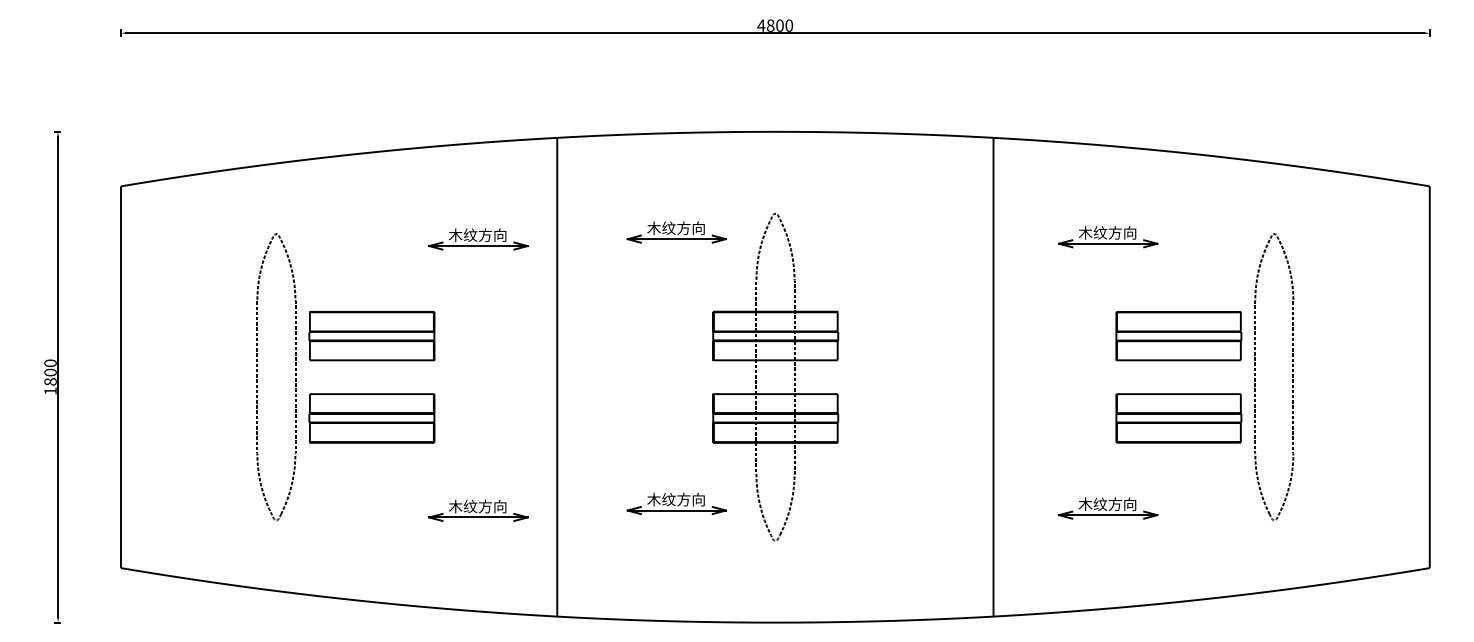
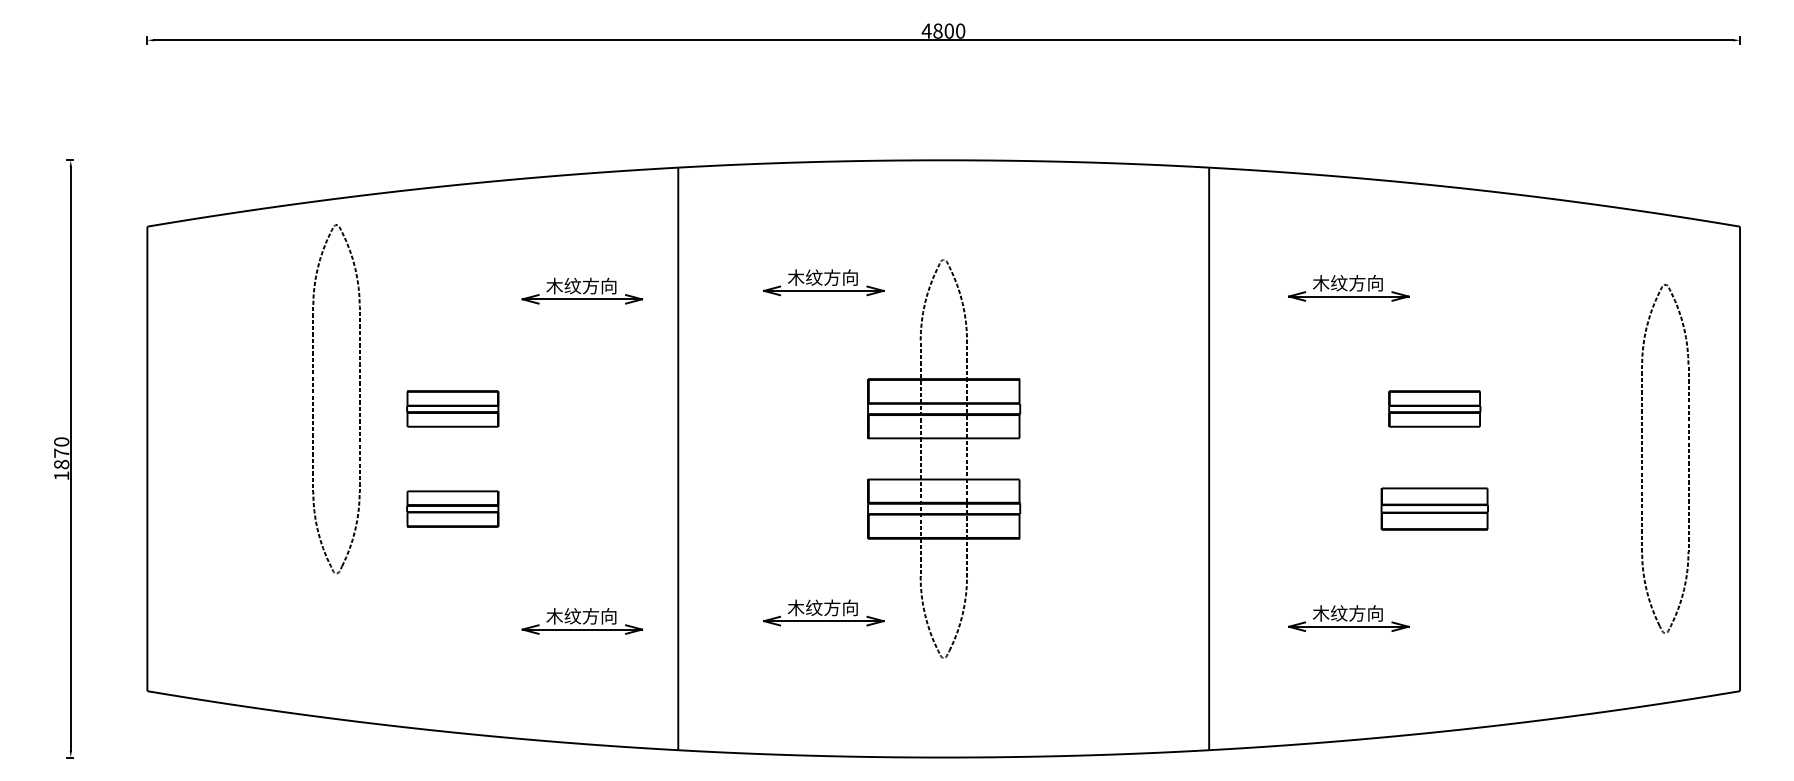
part: (371, 336) -> (452, 409), size x0.6
part: (1178, 336) -> (1434, 409), size x0.6
text: (50, 372) -> (61, 453), 1800 -> 1870
part: (257, 377) -> (313, 399), moved
part: (1292, 377) -> (1687, 459), moved
part: (371, 418) -> (452, 509), size x0.6
part: (1178, 418) -> (1434, 509), size x0.7

